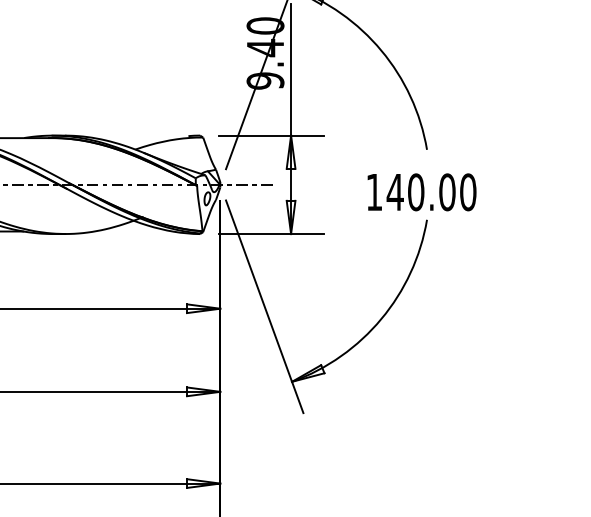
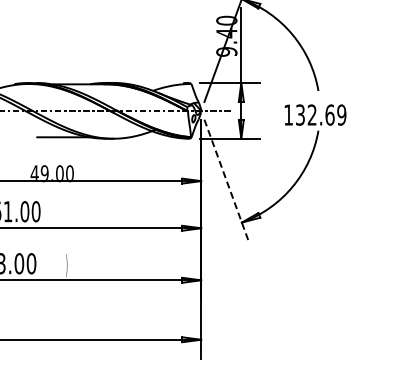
text: (430, 191) -> (320, 114), 140.00 -> 132.69
line: (264, 307) -> (226, 180), solid -> dashed

